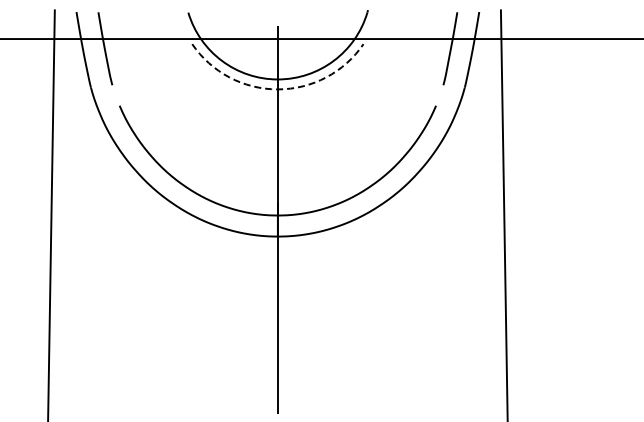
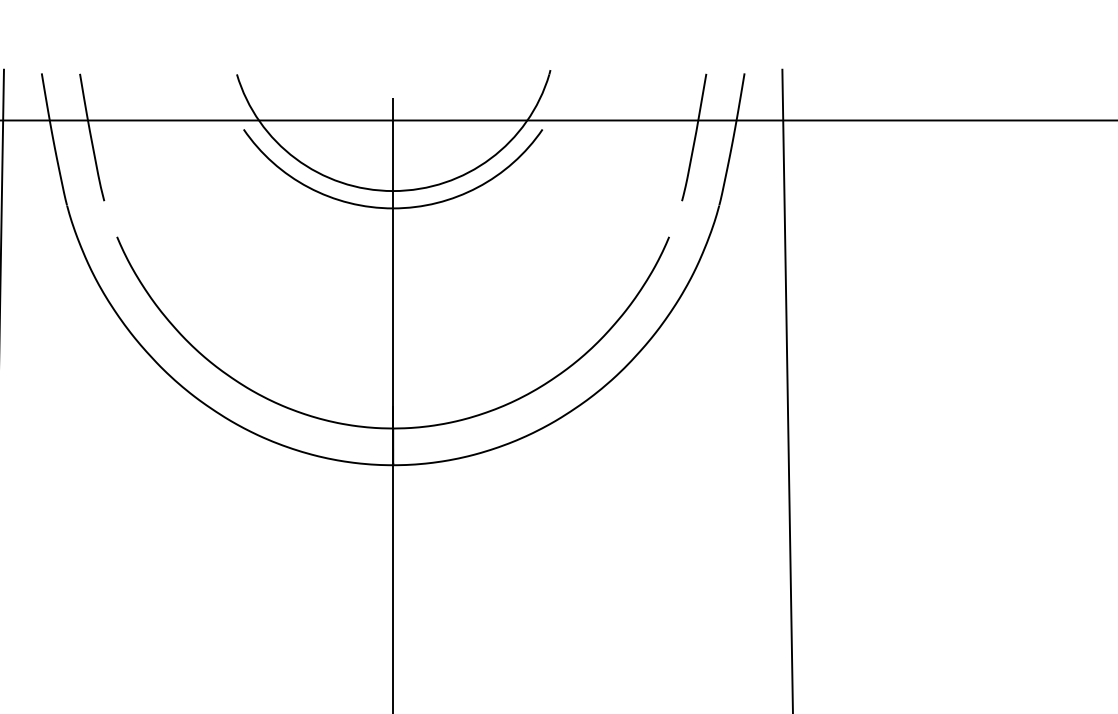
arc: (277, 89) -> (392, 208), dashed -> solid

